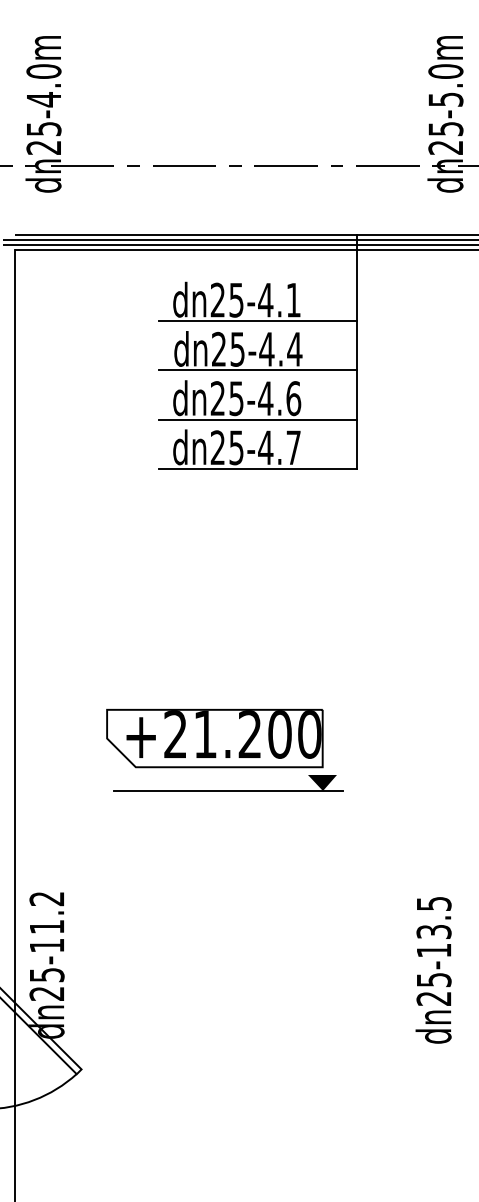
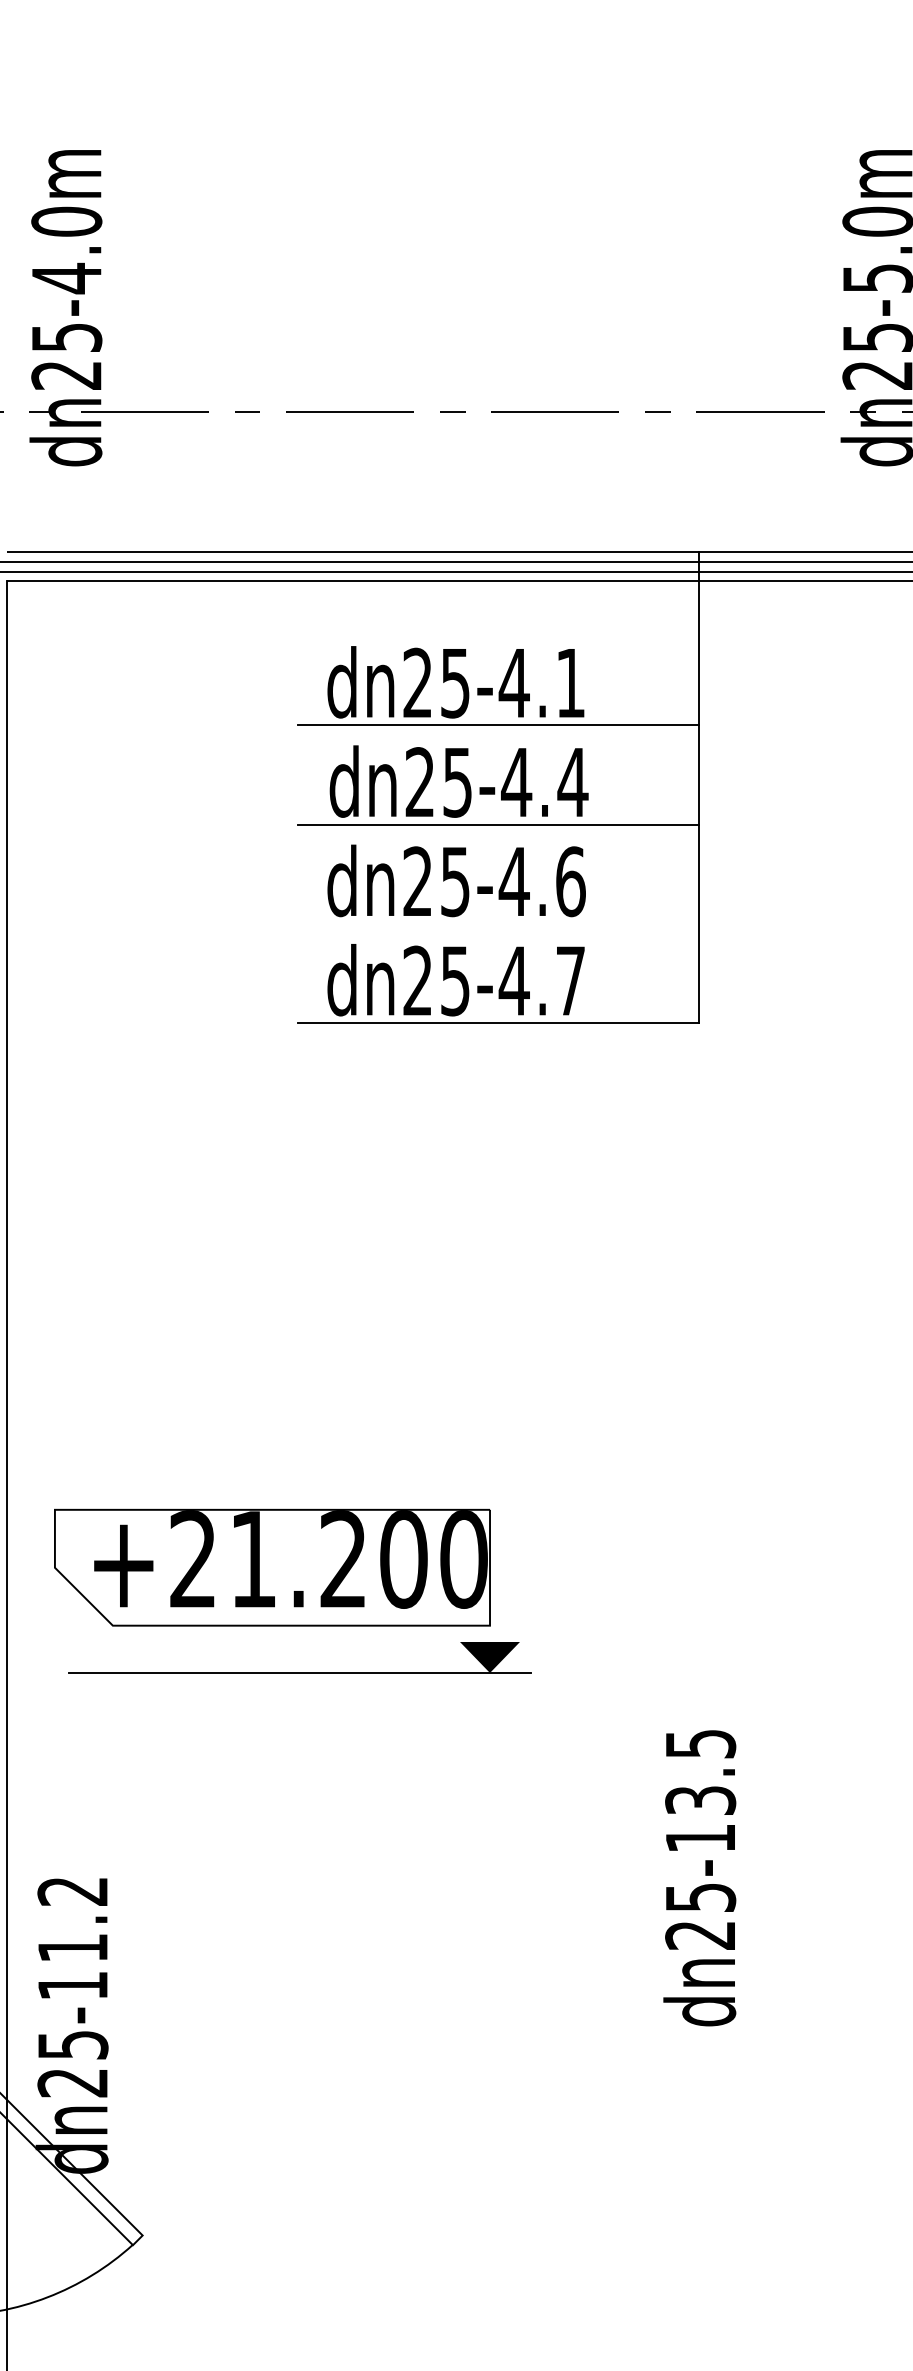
line: (257, 419) -> (497, 923), removed
part: (224, 750) -> (291, 1591), moved
text: (433, 970) -> (699, 1878), moved

